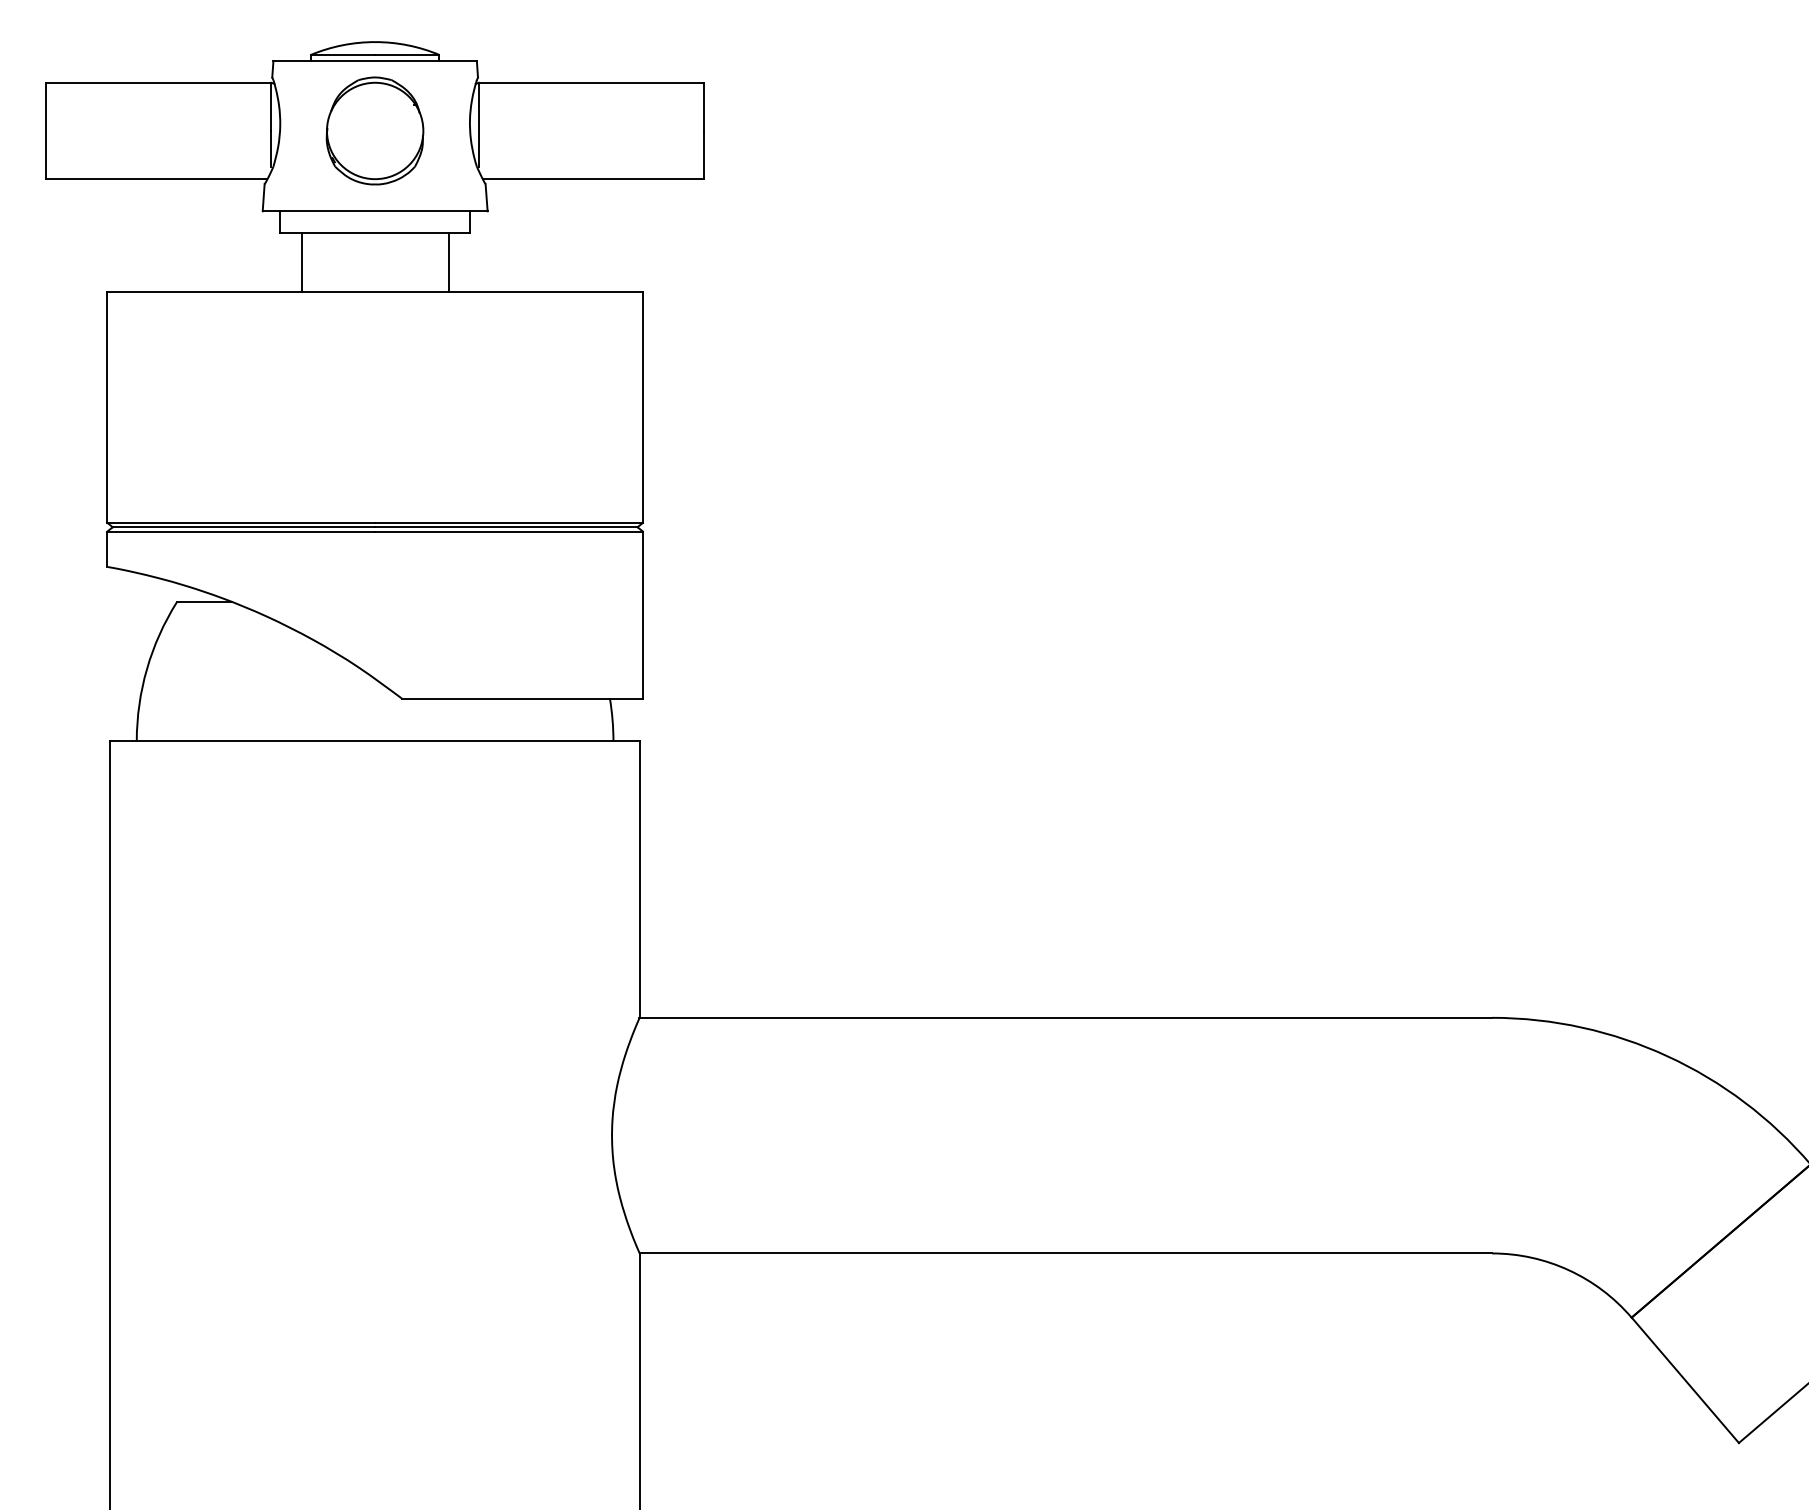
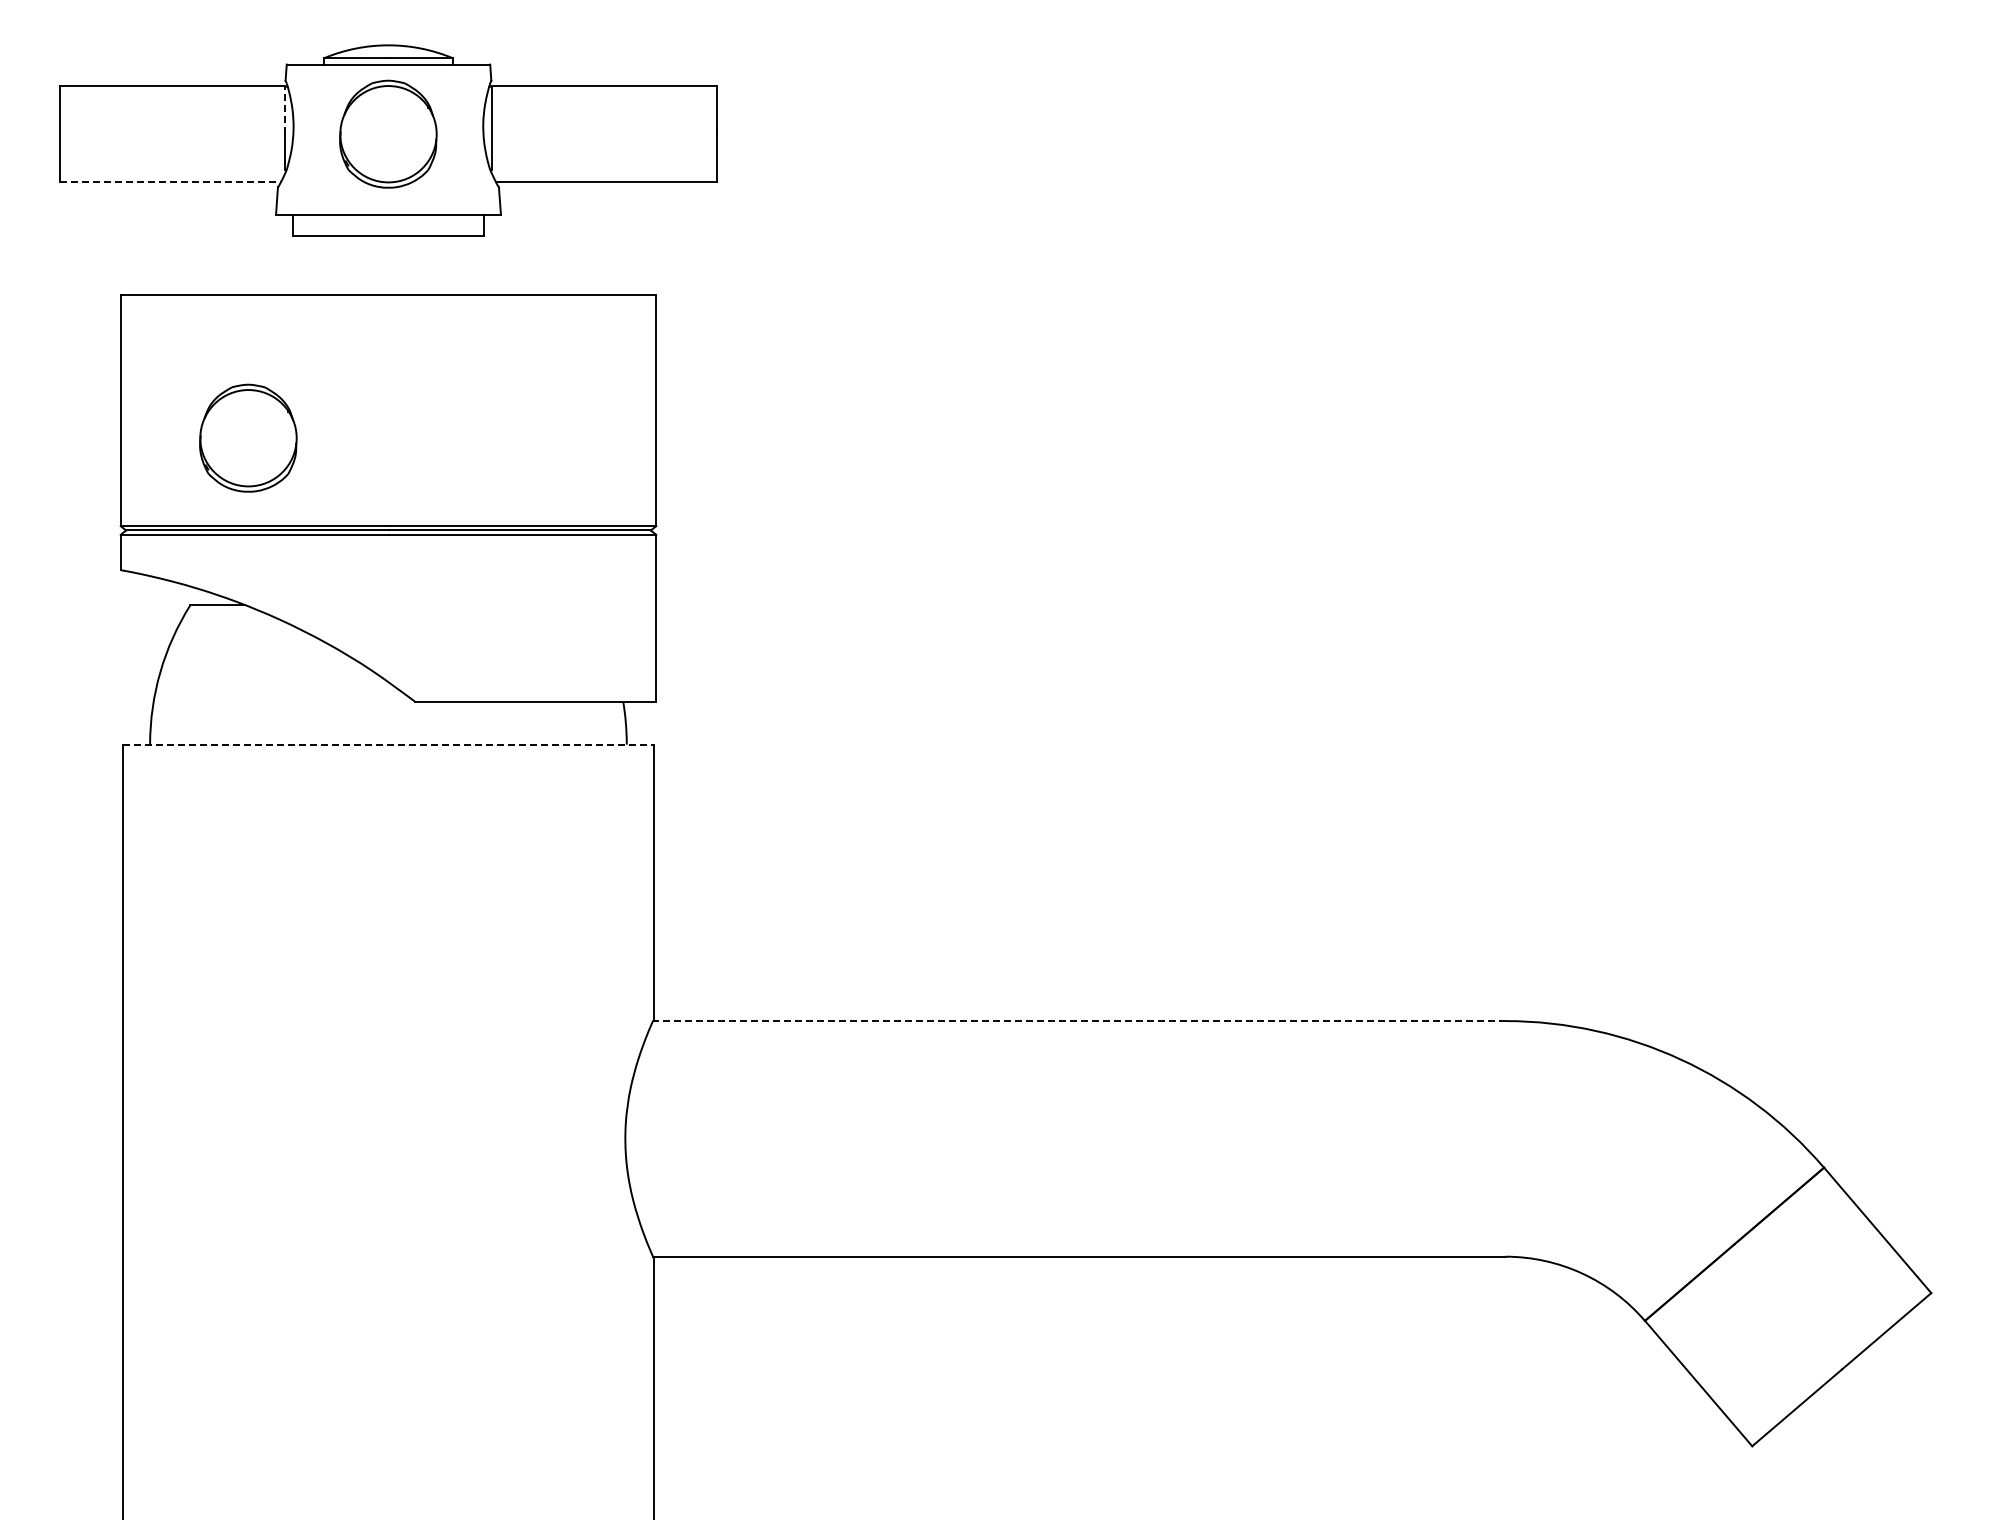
line: (271, 106) -> (284, 109), solid -> dashed
line: (157, 179) -> (170, 182), solid -> dashed
line: (302, 261) -> (315, 264), removed
line: (448, 261) -> (461, 264), removed
part: (235, 434) -> (248, 437), added
line: (376, 741) -> (389, 744), solid -> dashed
line: (1065, 1017) -> (1078, 1020), solid -> dashed

